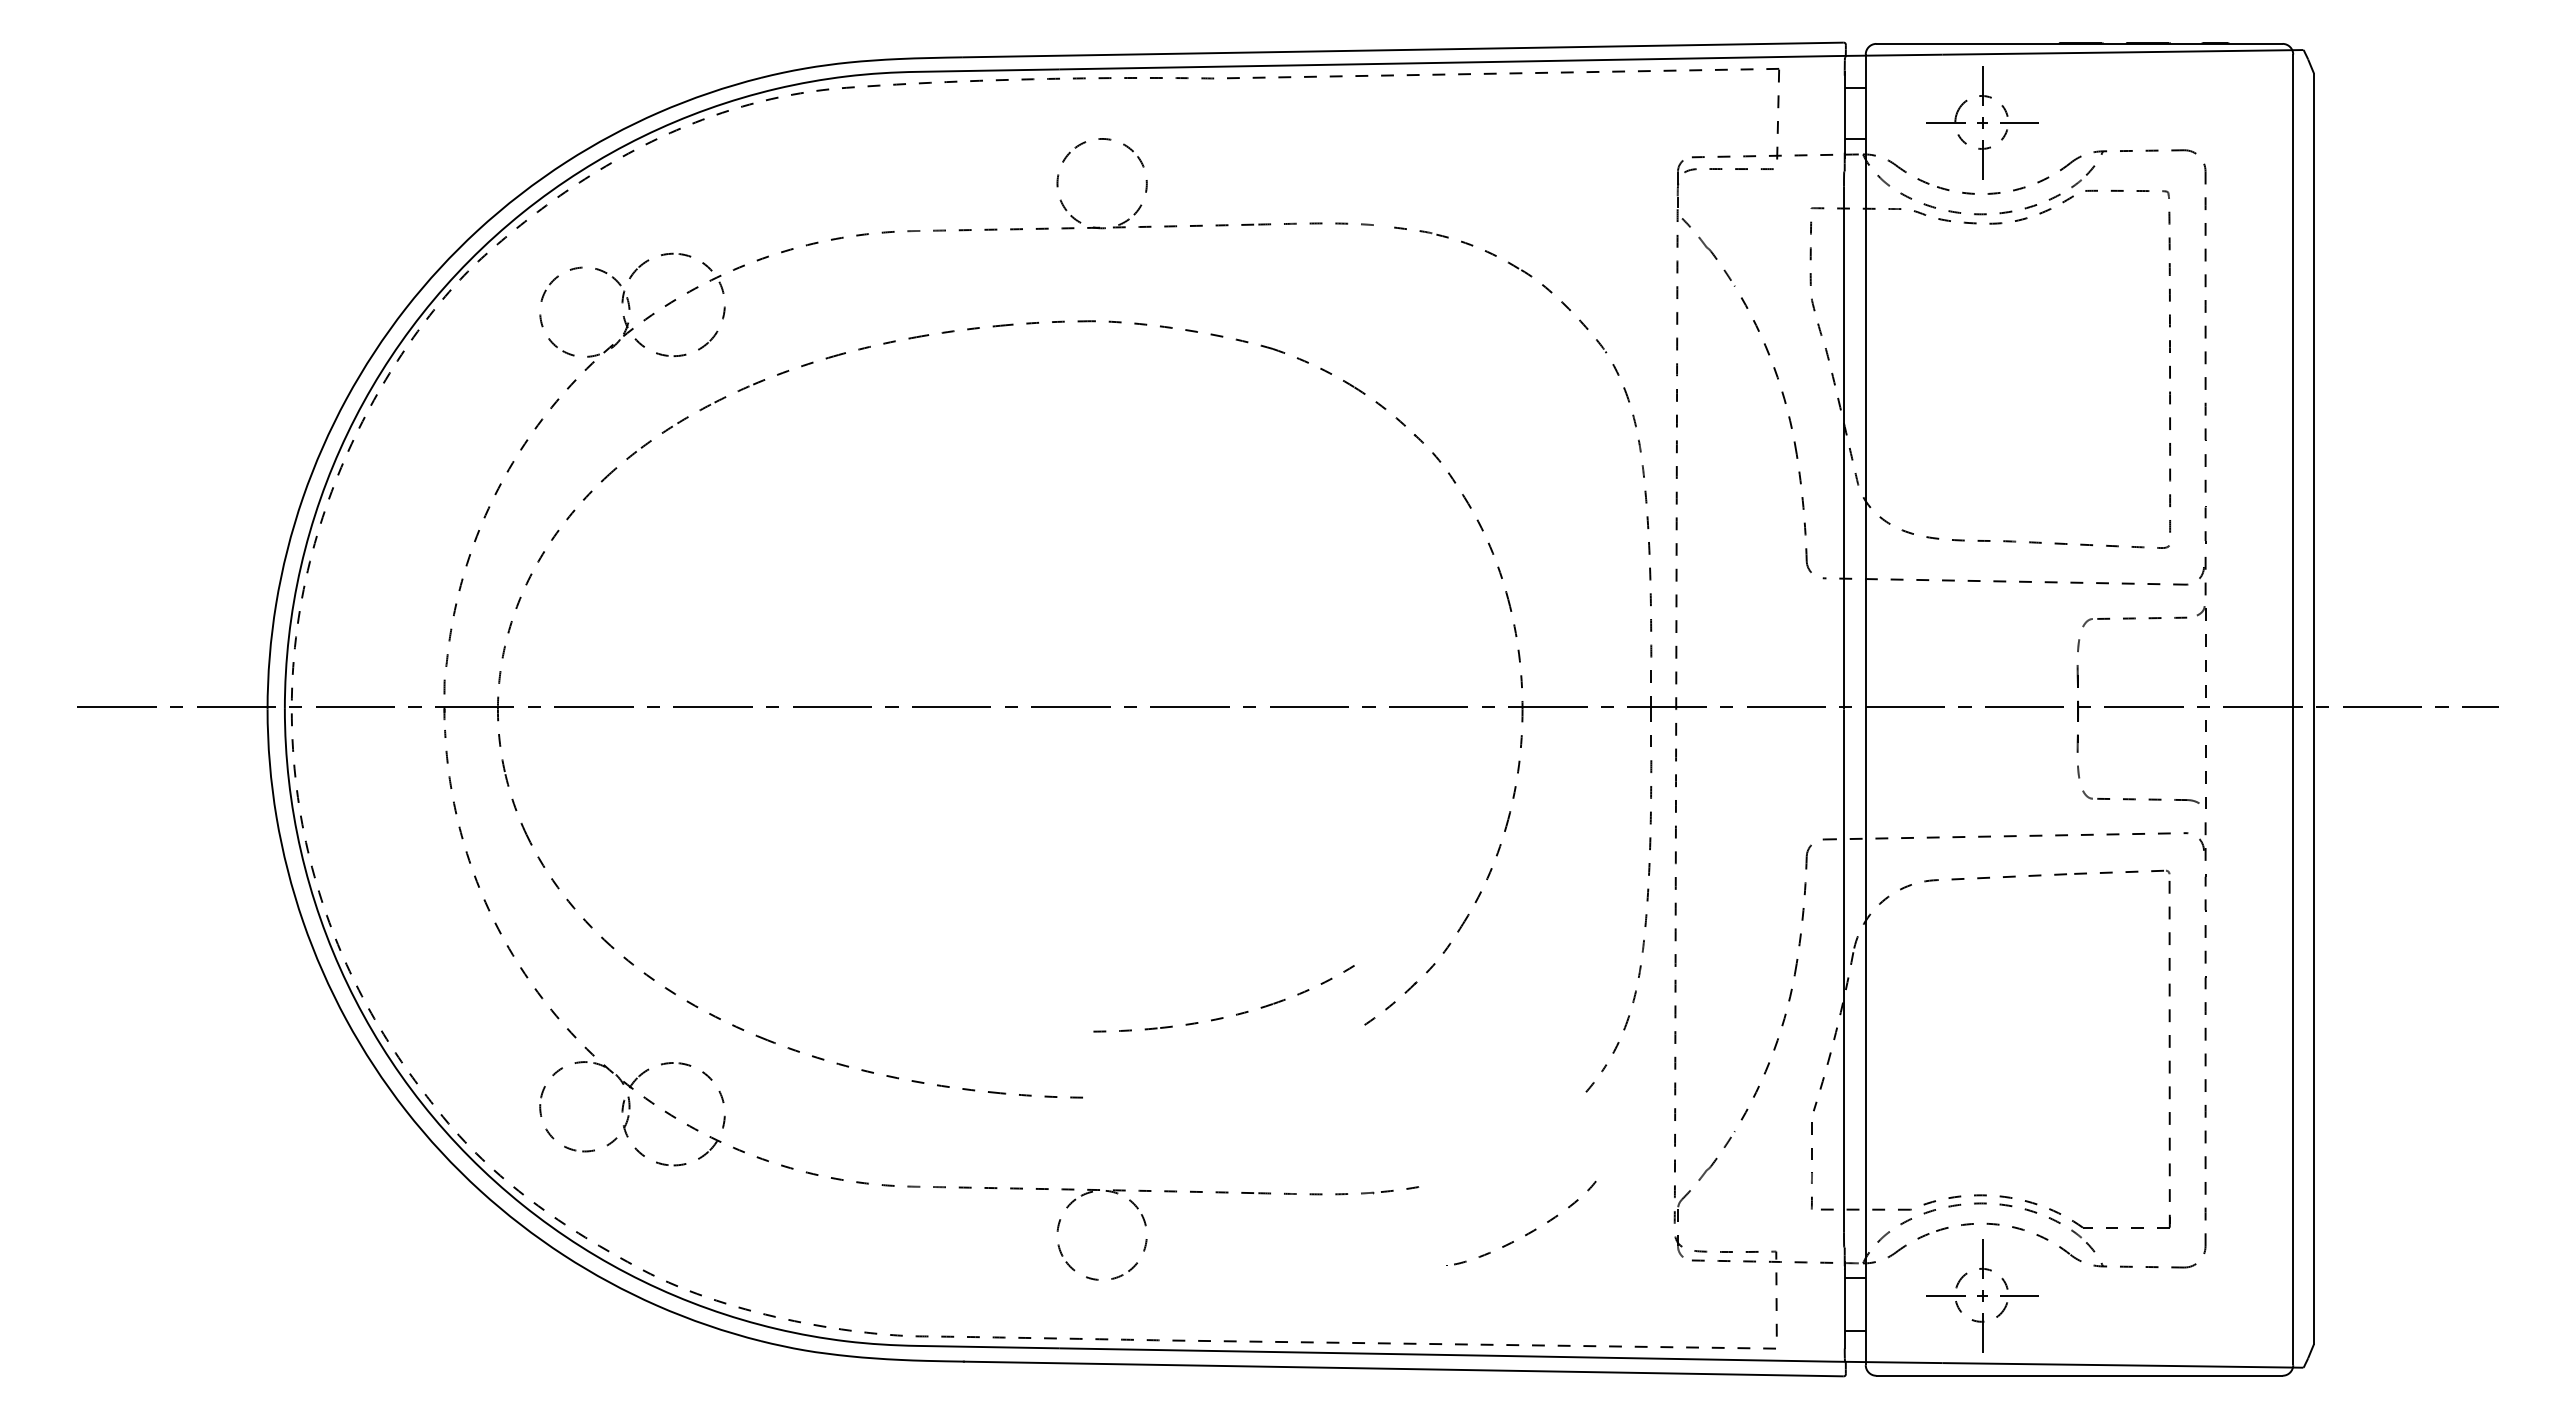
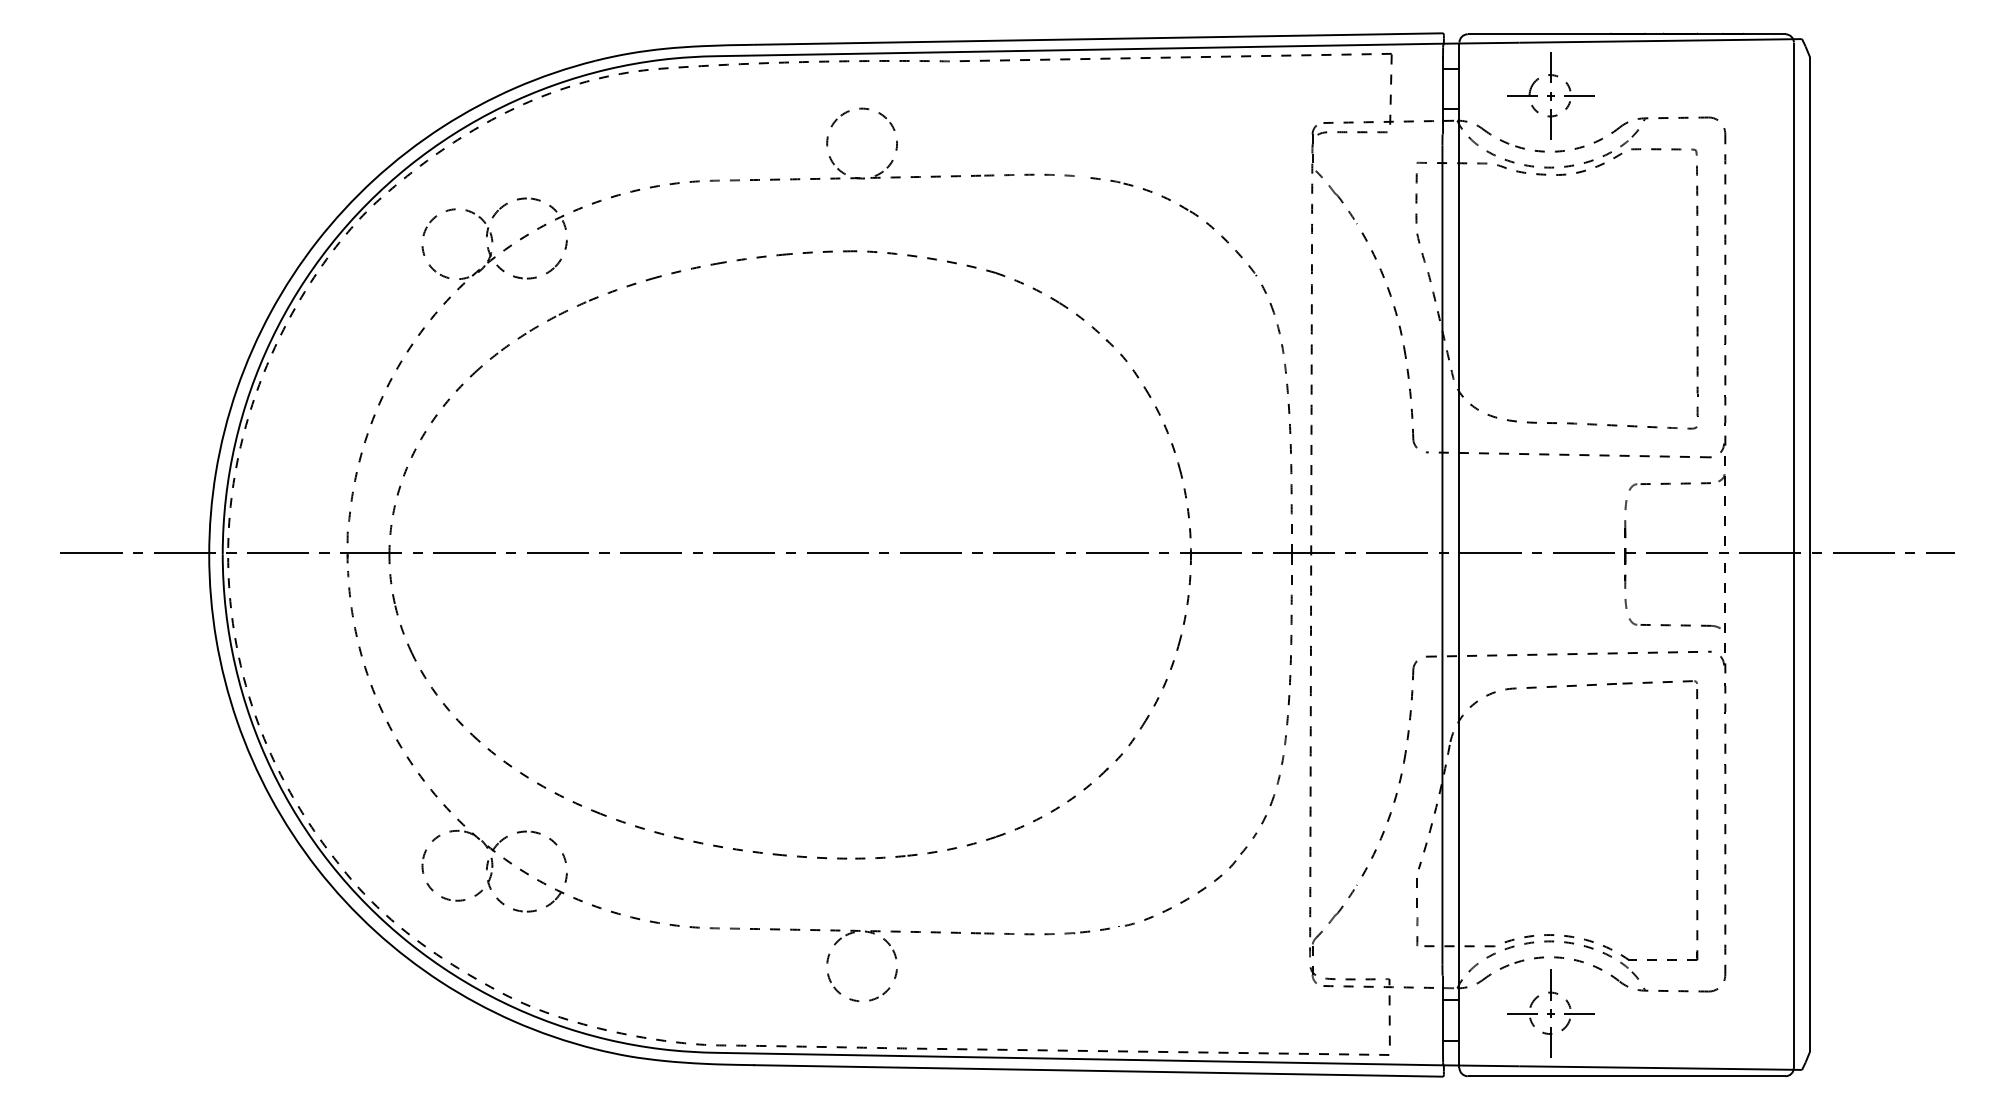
part: (1223, 1017) -> (957, 847), moved
part: (1526, 1233) -> (1181, 901), moved

